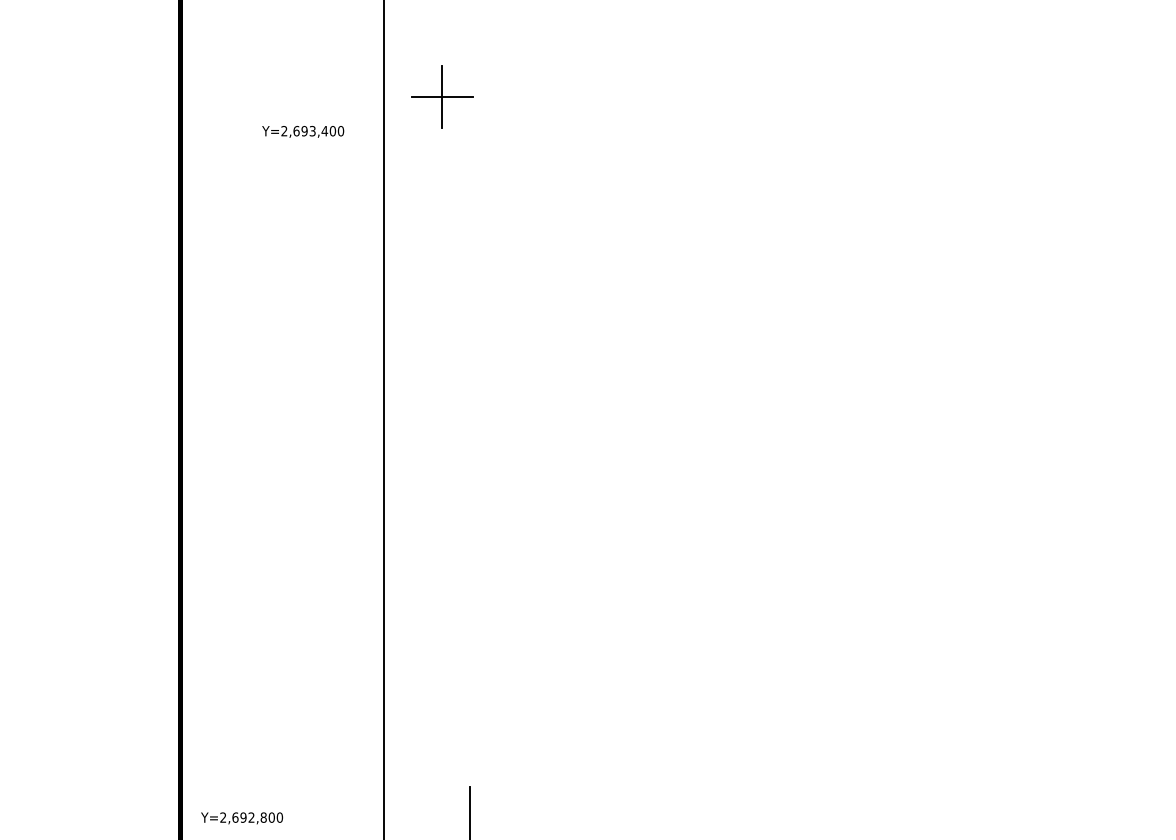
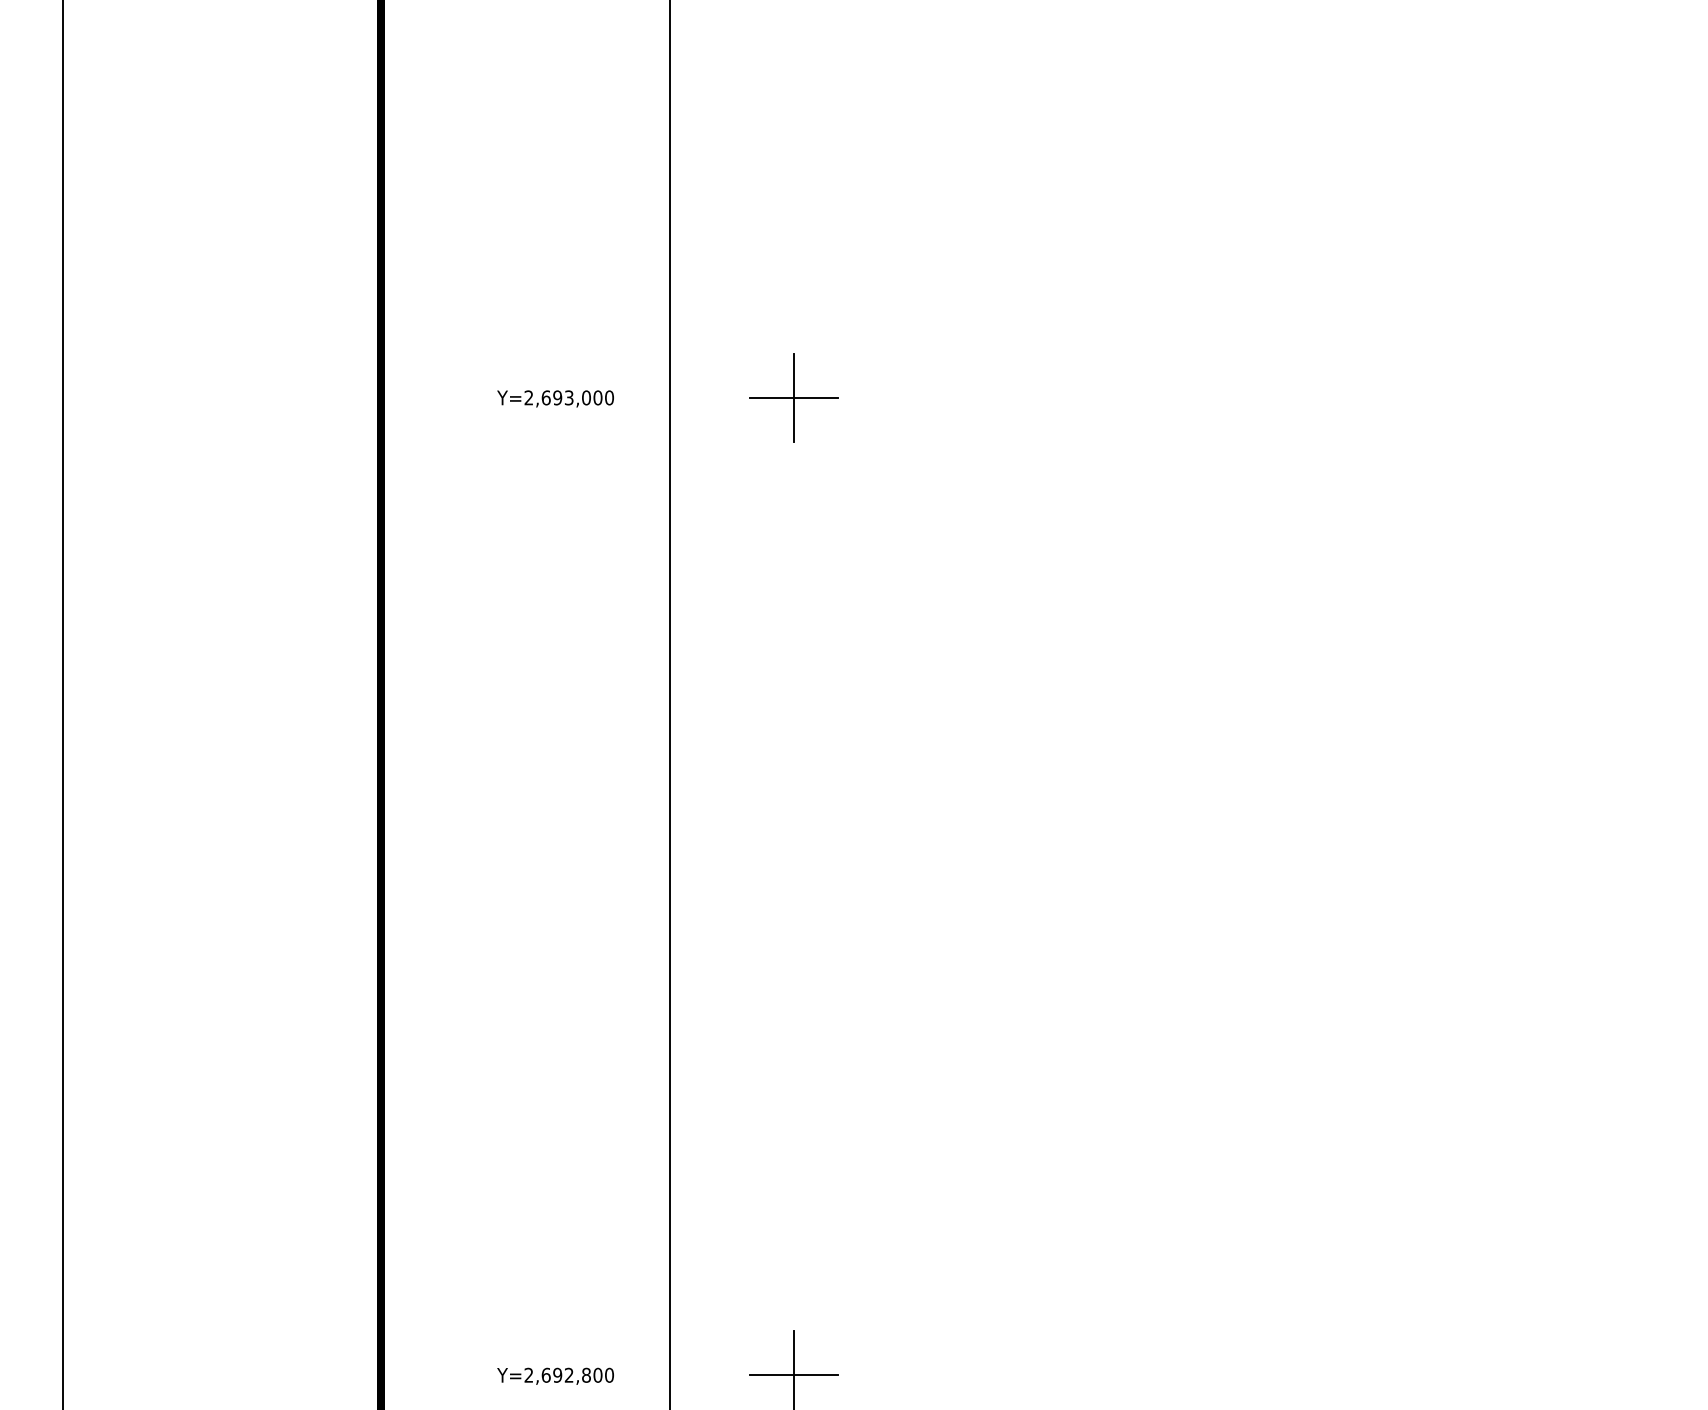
part: (442, 96) -> (793, 397), moved
text: (324, 130) -> (586, 397), Y=2,693,400 -> Y=2,693,000
text: (241, 817) -> (555, 1375), moved
line: (470, 817) -> (793, 1375), added

